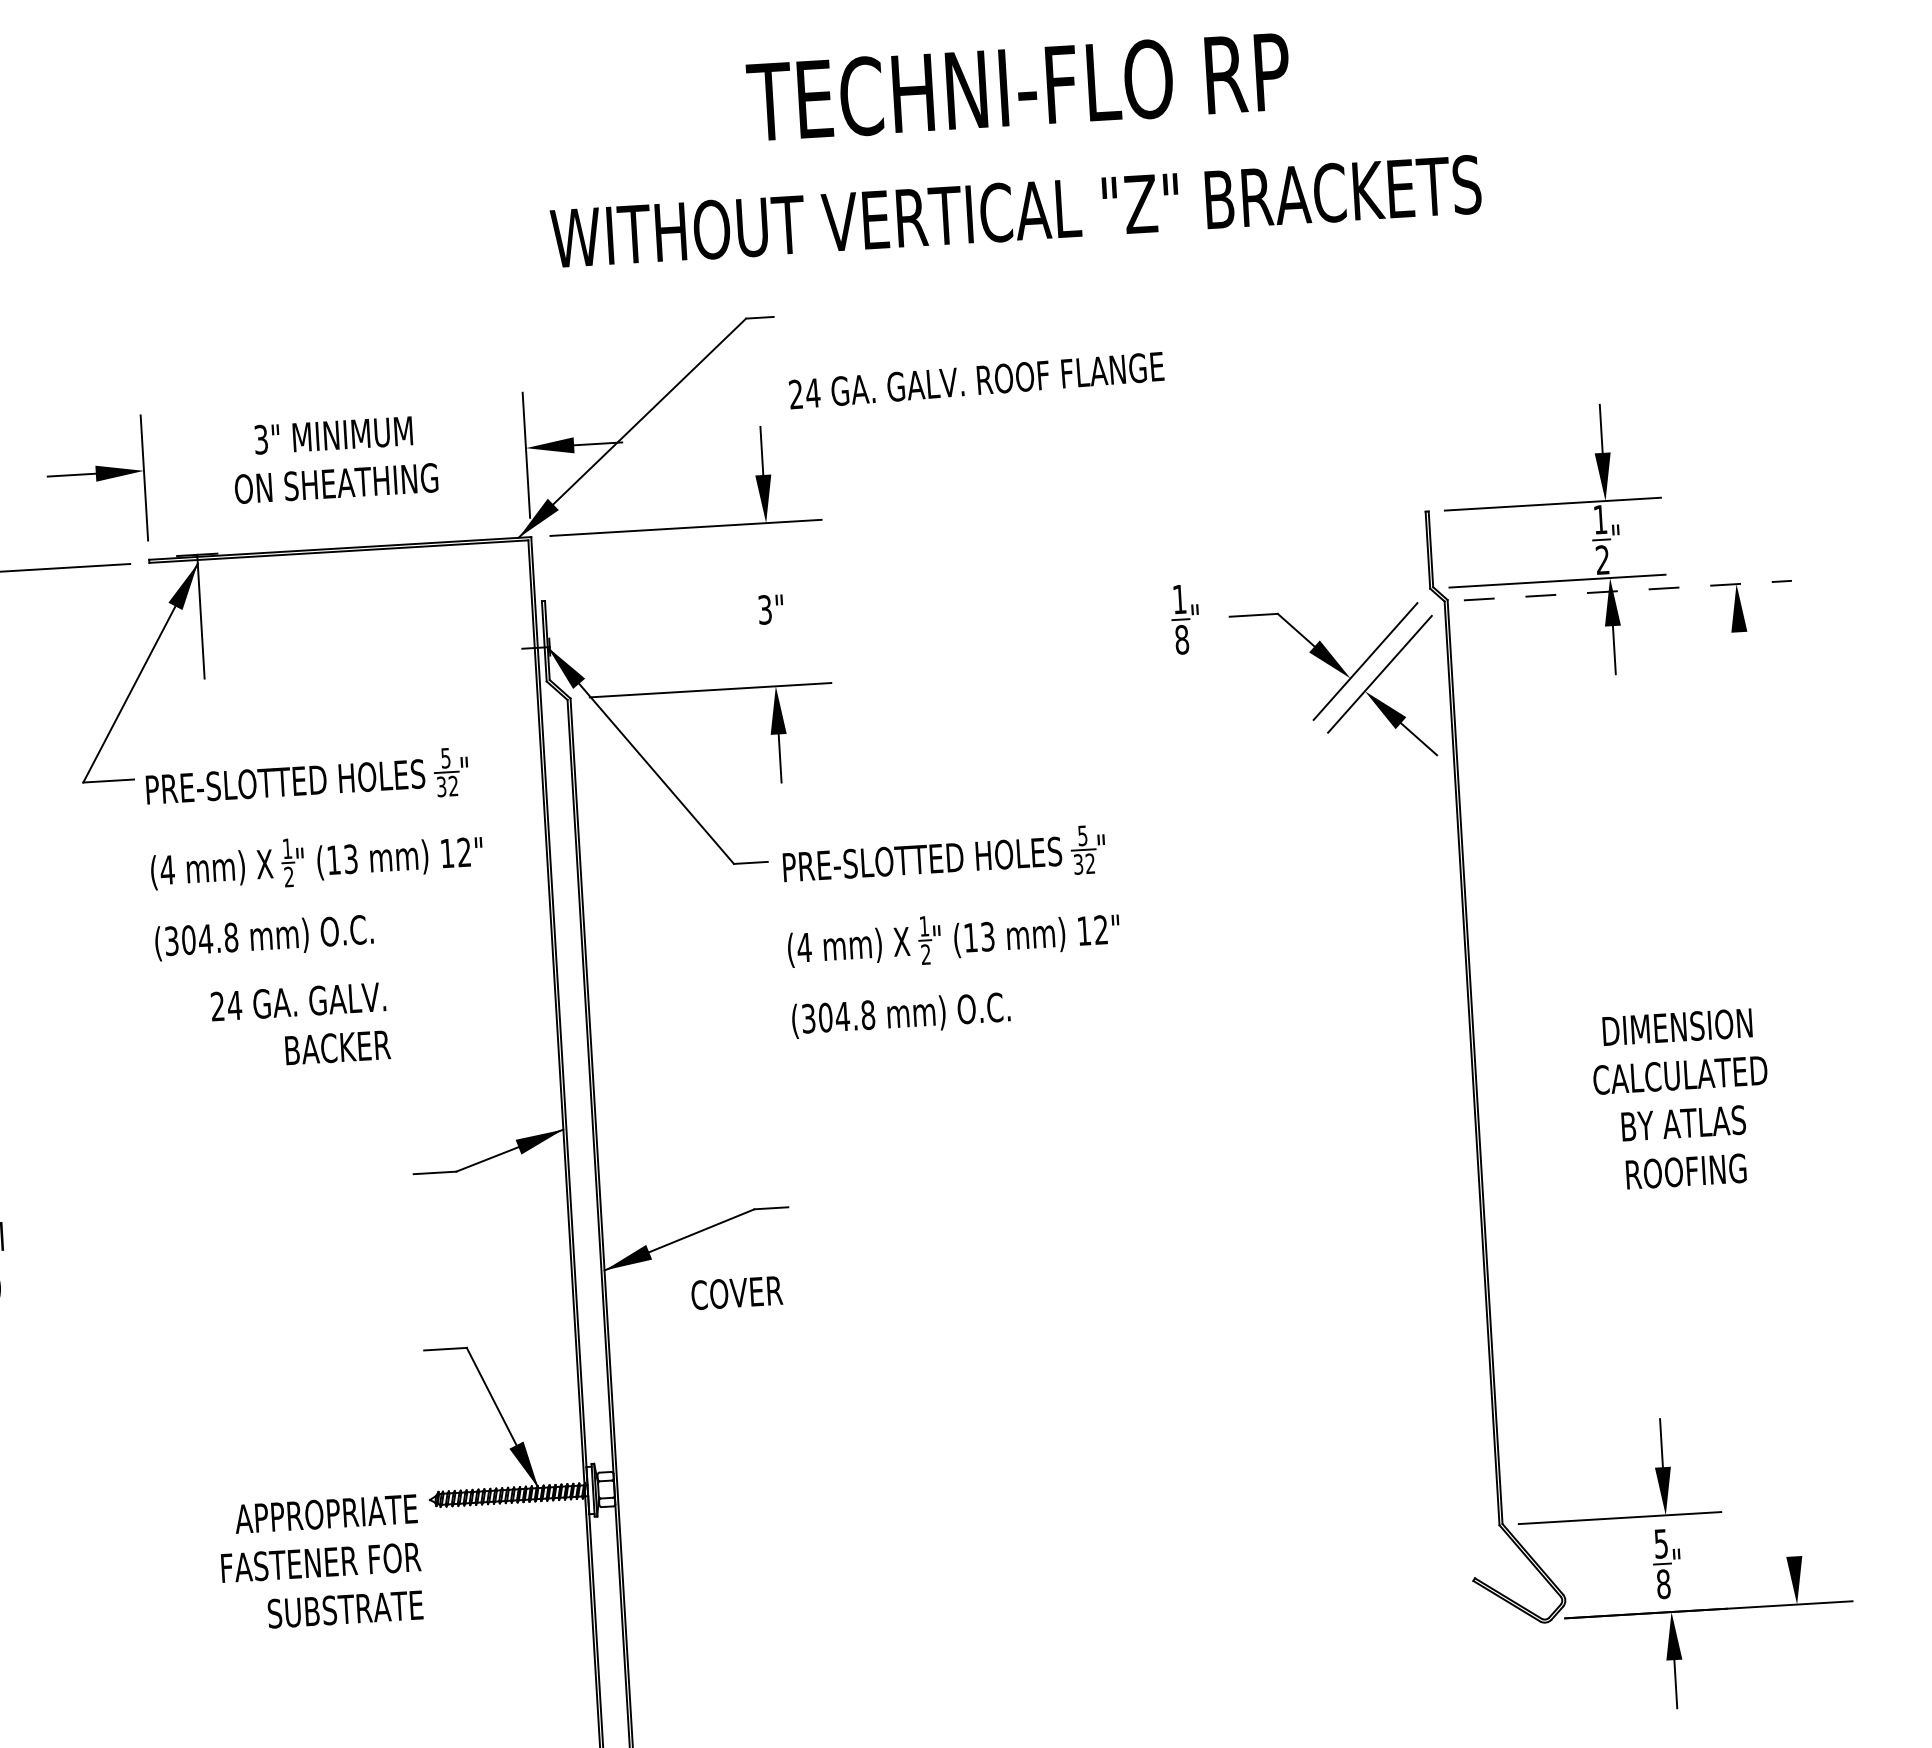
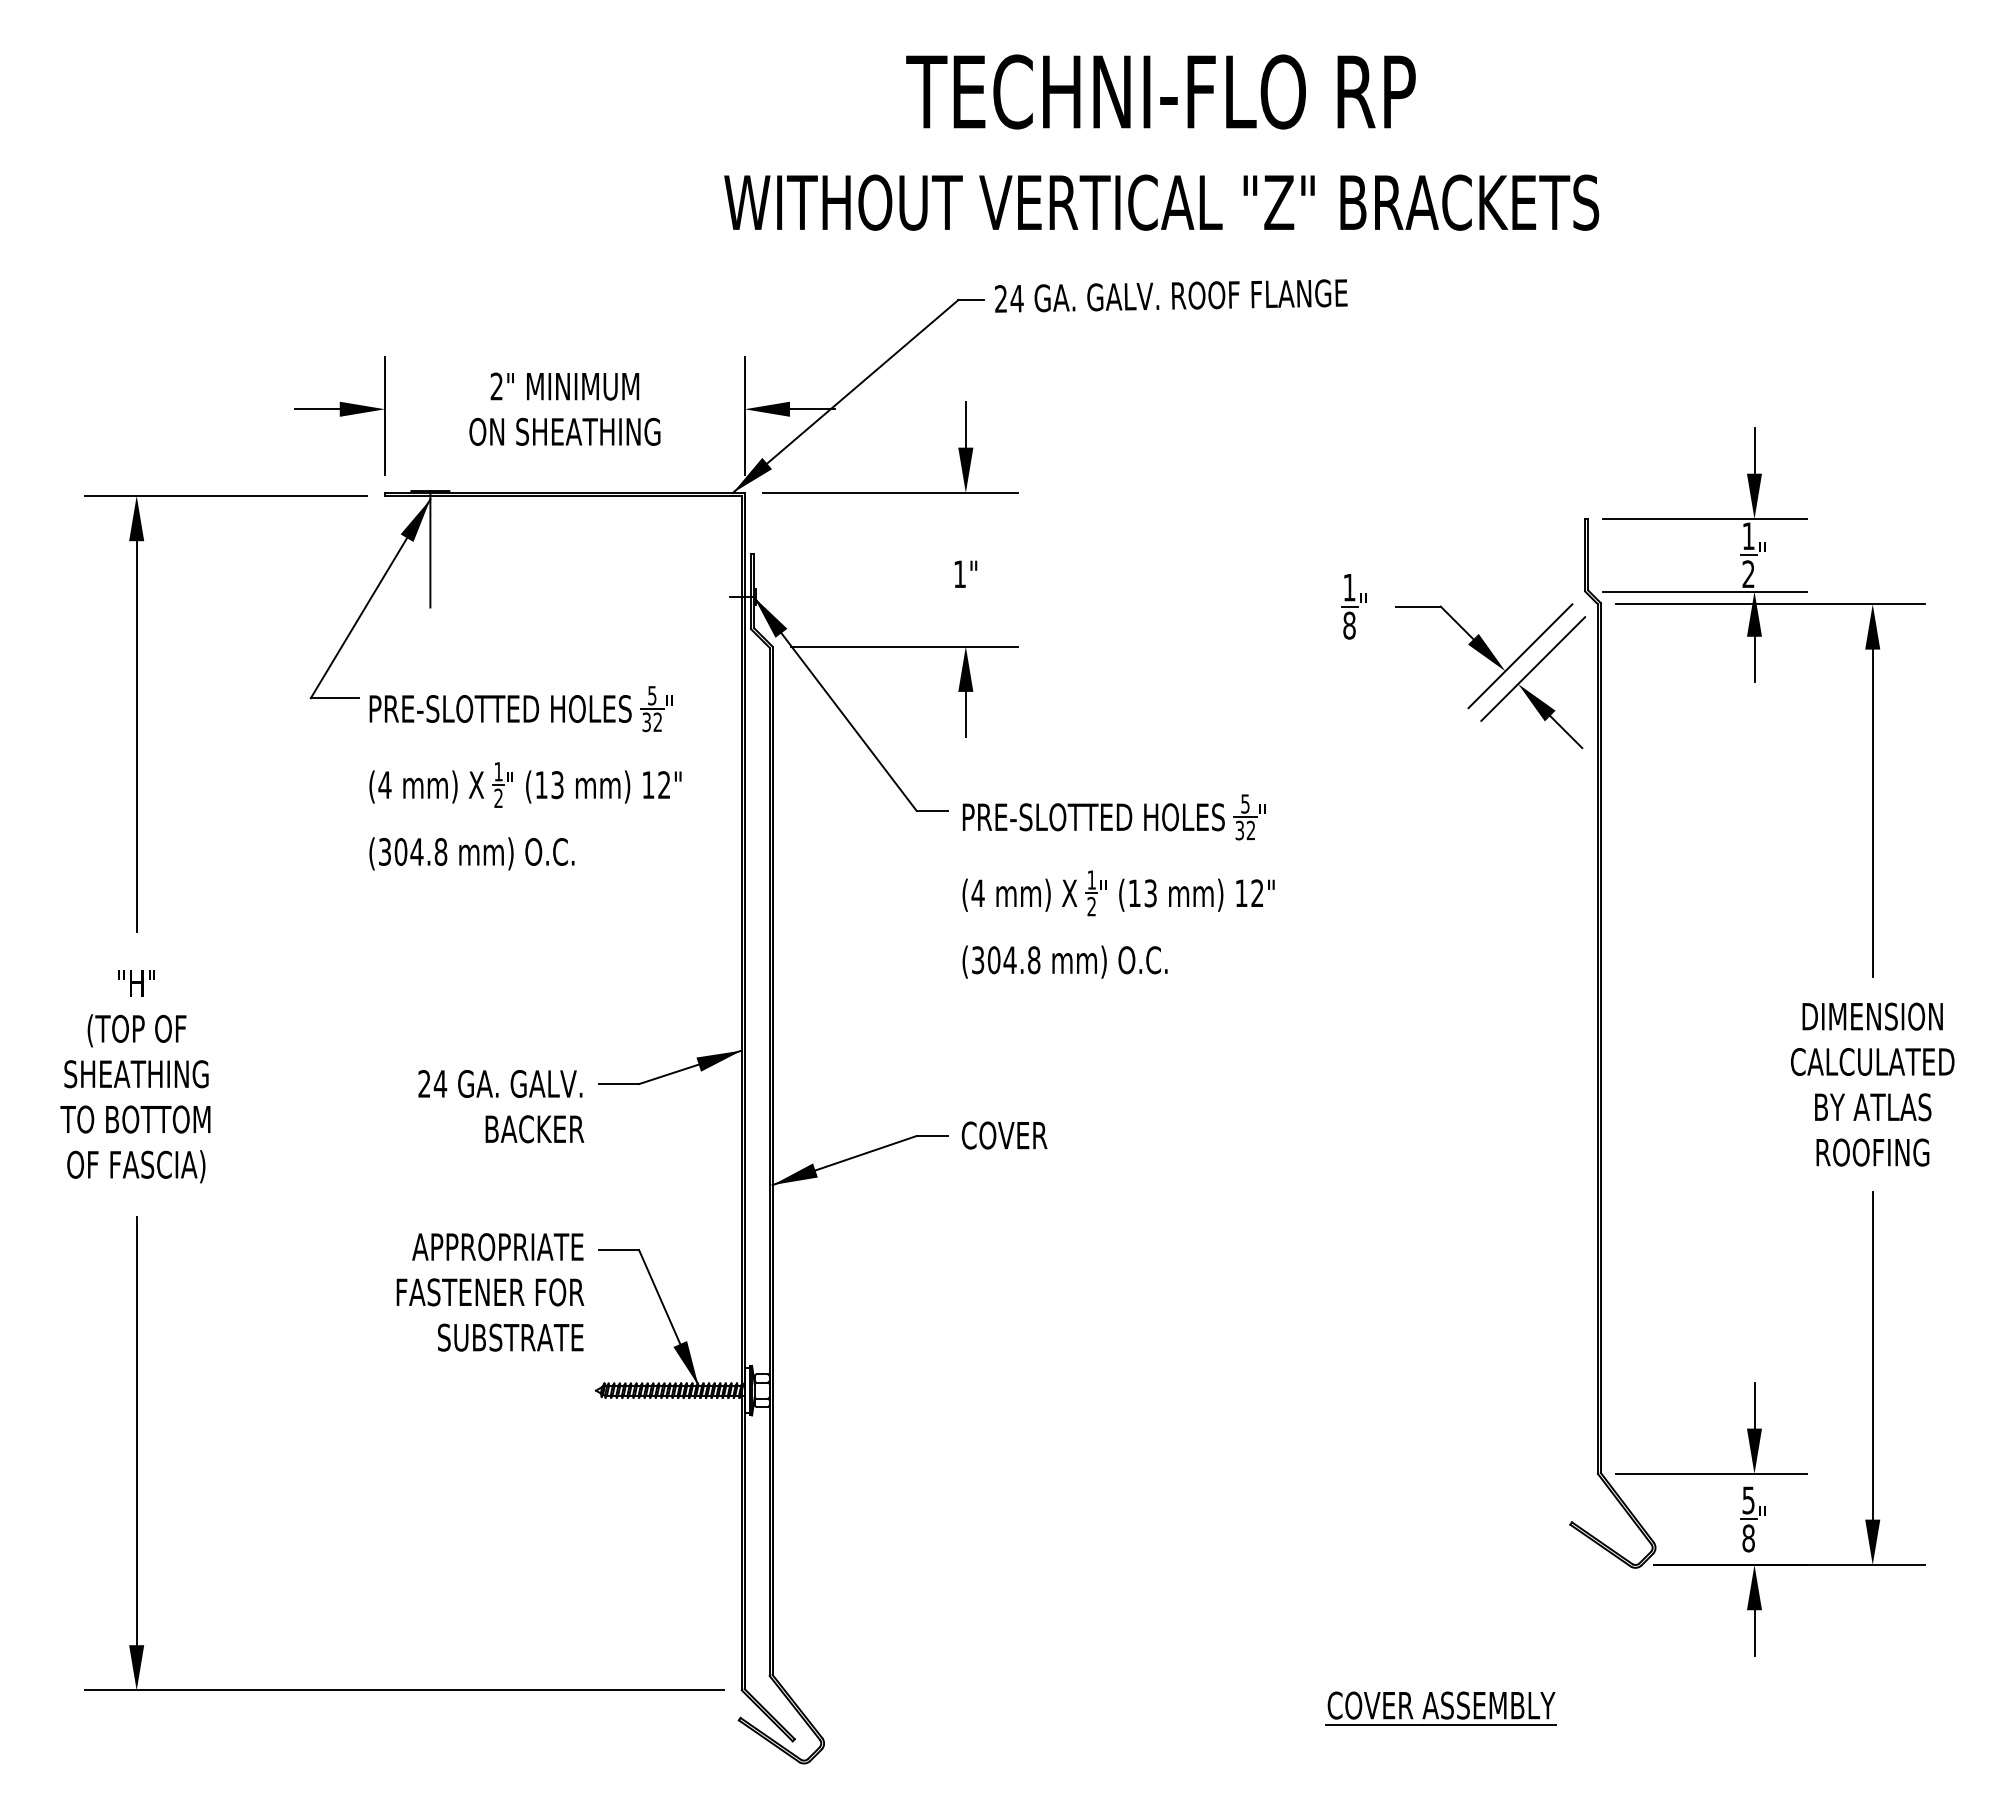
text: (1018, 86) -> (1160, 91), moved
text: (1015, 211) -> (1161, 202), moved
text: (976, 380) -> (1171, 295), moved
text: (260, 439) -> (496, 386), 3" -> 2"
line: (1628, 590) -> (1771, 604), dashed -> solid
text: (764, 610) -> (959, 574), 3" -> 1"
line: (1749, 806) -> (1872, 813), added
text: (301, 1025) -> (501, 1106), moved
text: (1681, 1099) -> (1872, 1084), moved
text: (736, 1292) -> (1004, 1135), moved
line: (1783, 1382) -> (1872, 1355), added
text: (321, 1562) -> (490, 1292), moved

